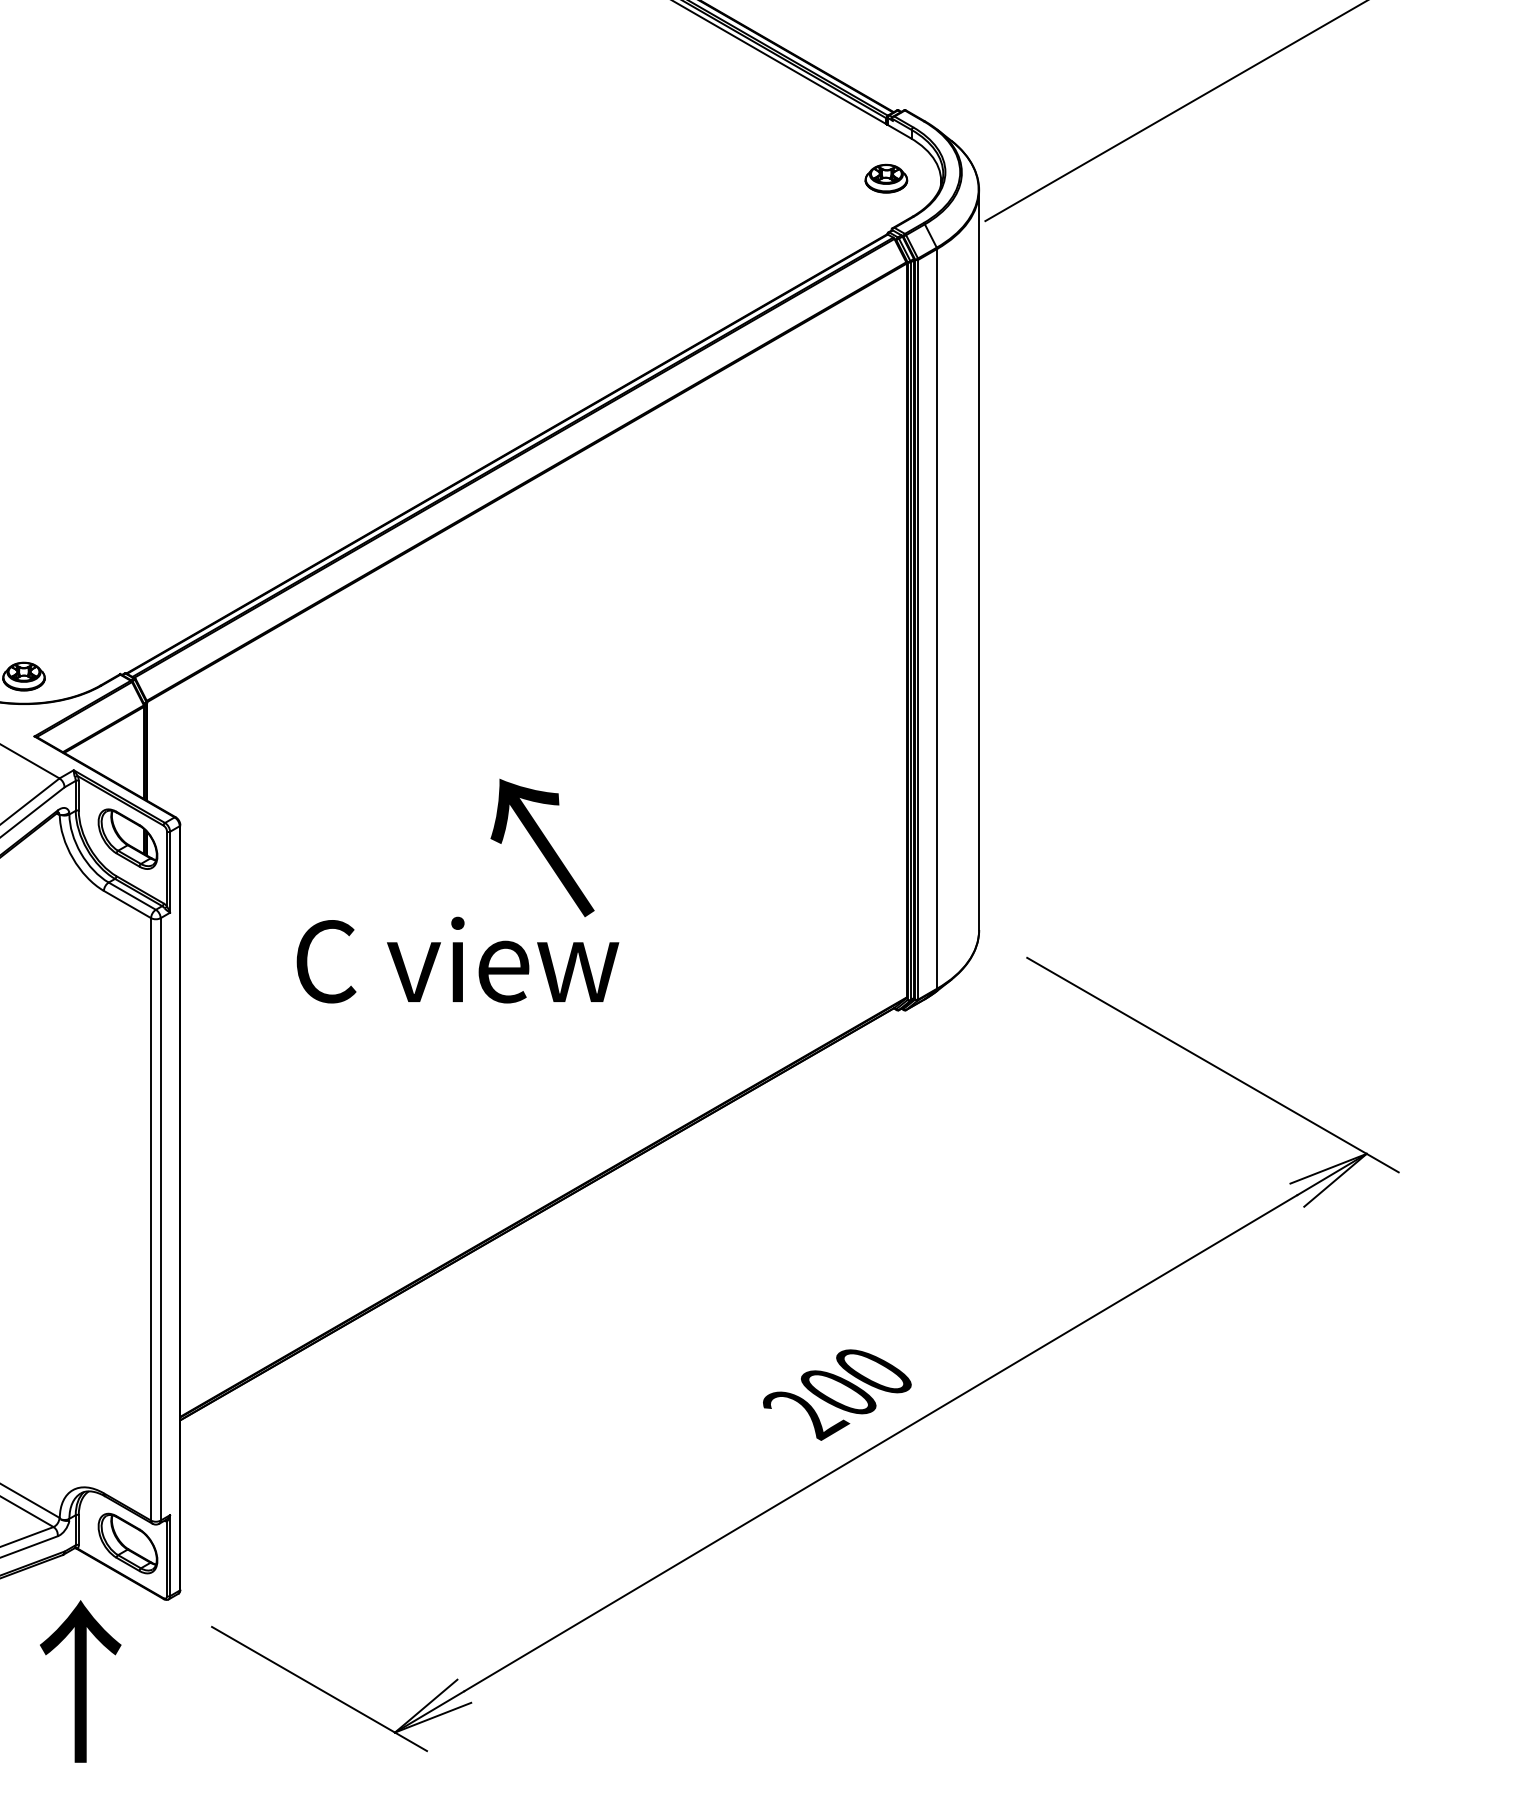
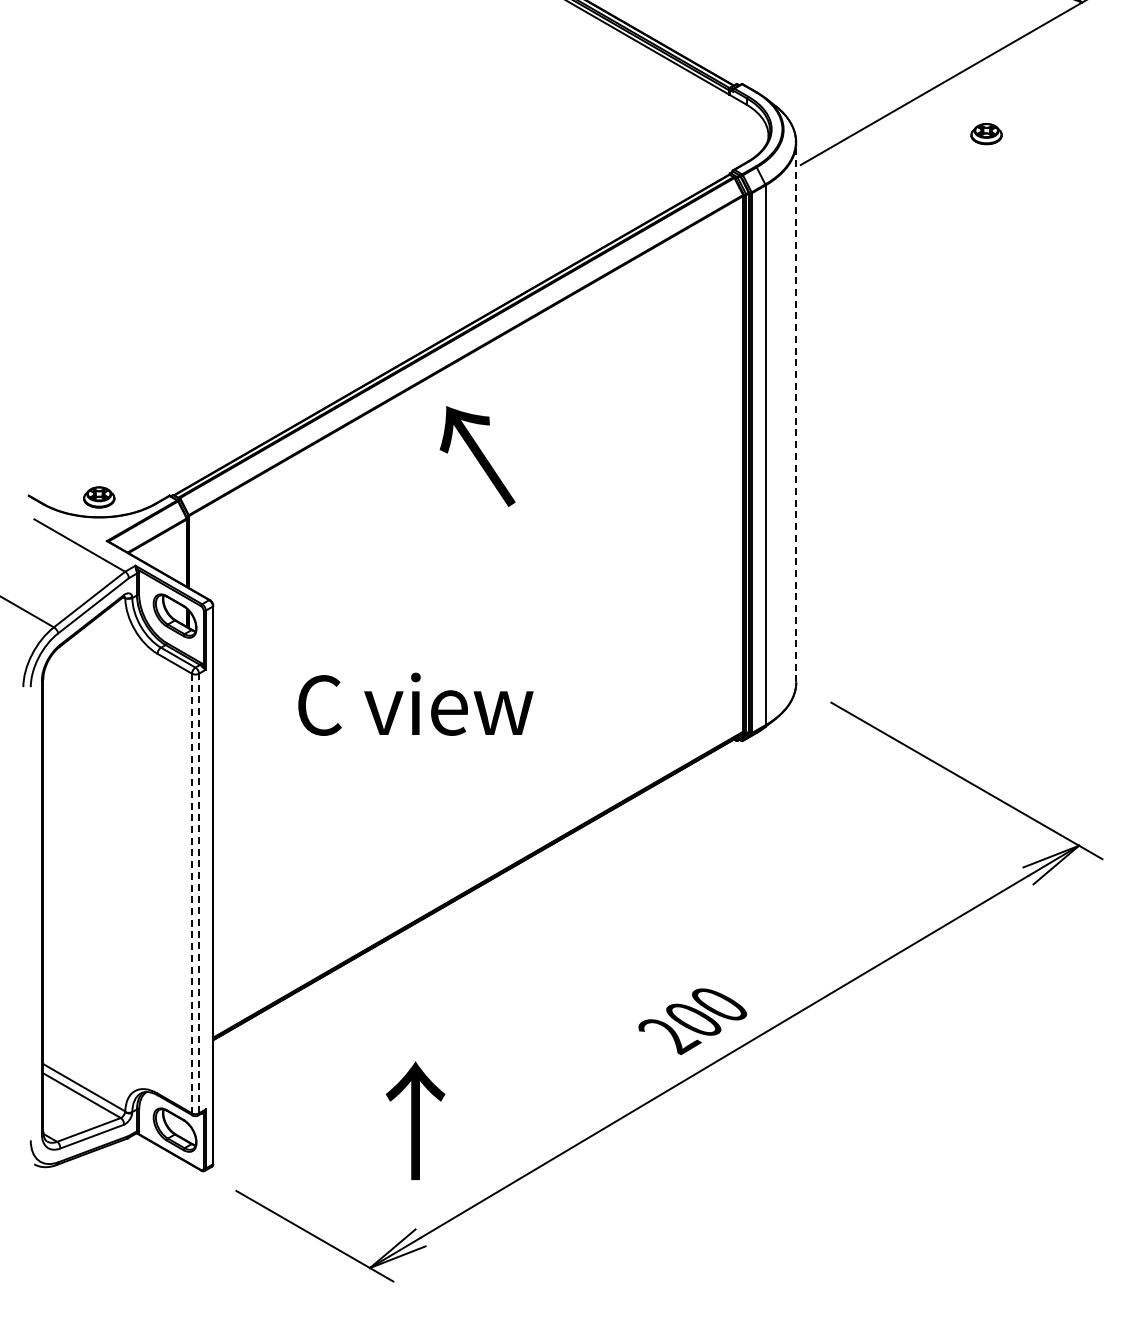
part: (886, 179) -> (986, 134), moved
line: (979, 560) -> (796, 412), solid -> dashed
text: (542, 847) -> (477, 456), moved
line: (150, 1219) -> (191, 893), solid -> dashed
line: (161, 1219) -> (199, 893), solid -> dashed
text: (80, 1681) -> (415, 1120), moved

